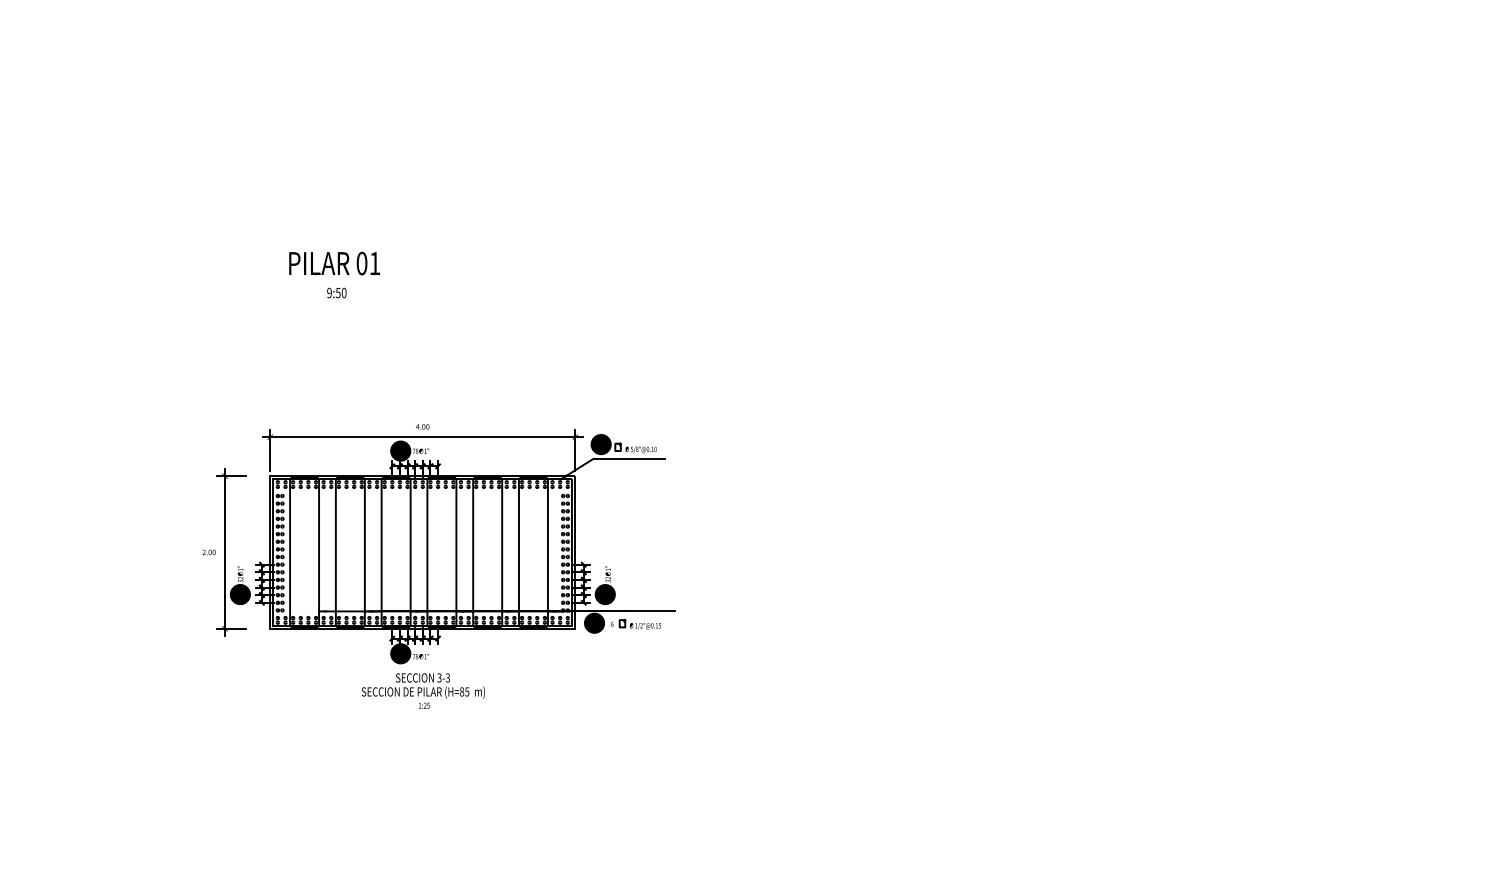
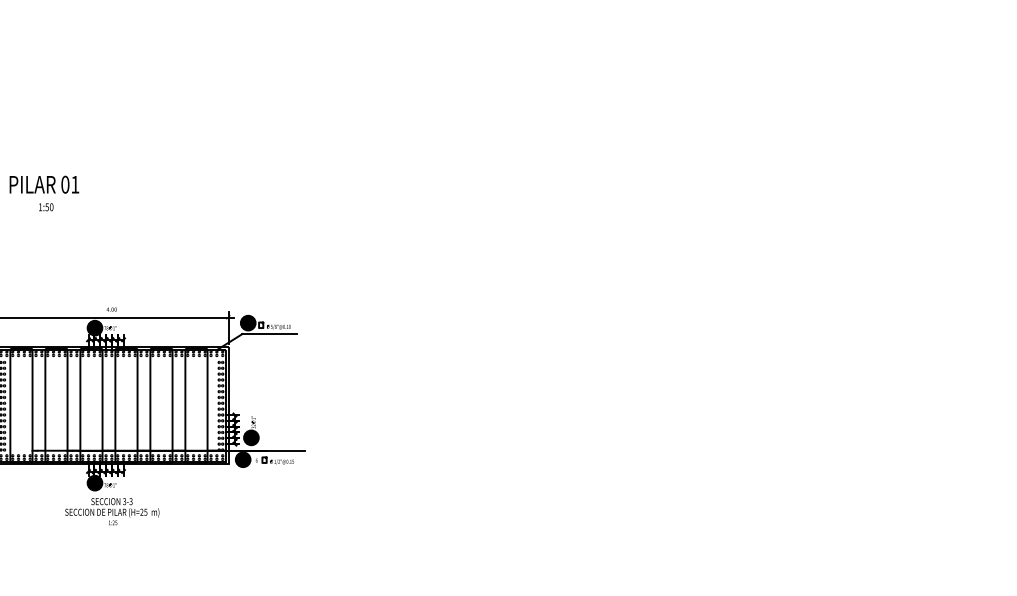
text: (329, 292) -> (40, 206), 9:50 -> 1:50
text: (462, 691) -> (142, 511), (H=85 -> (H=25

